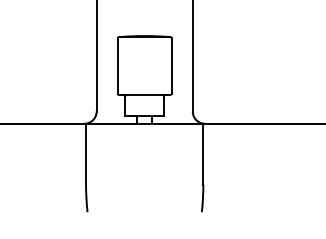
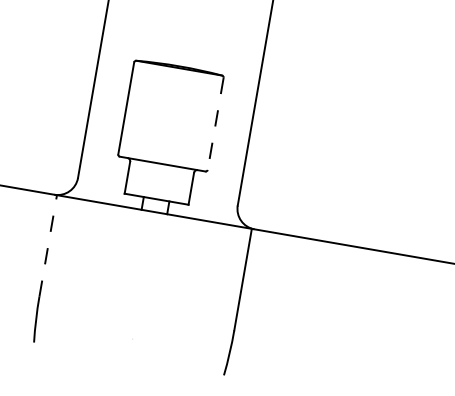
line: (171, 66) -> (215, 124), solid -> dashed
line: (86, 154) -> (48, 246), solid -> dashed

